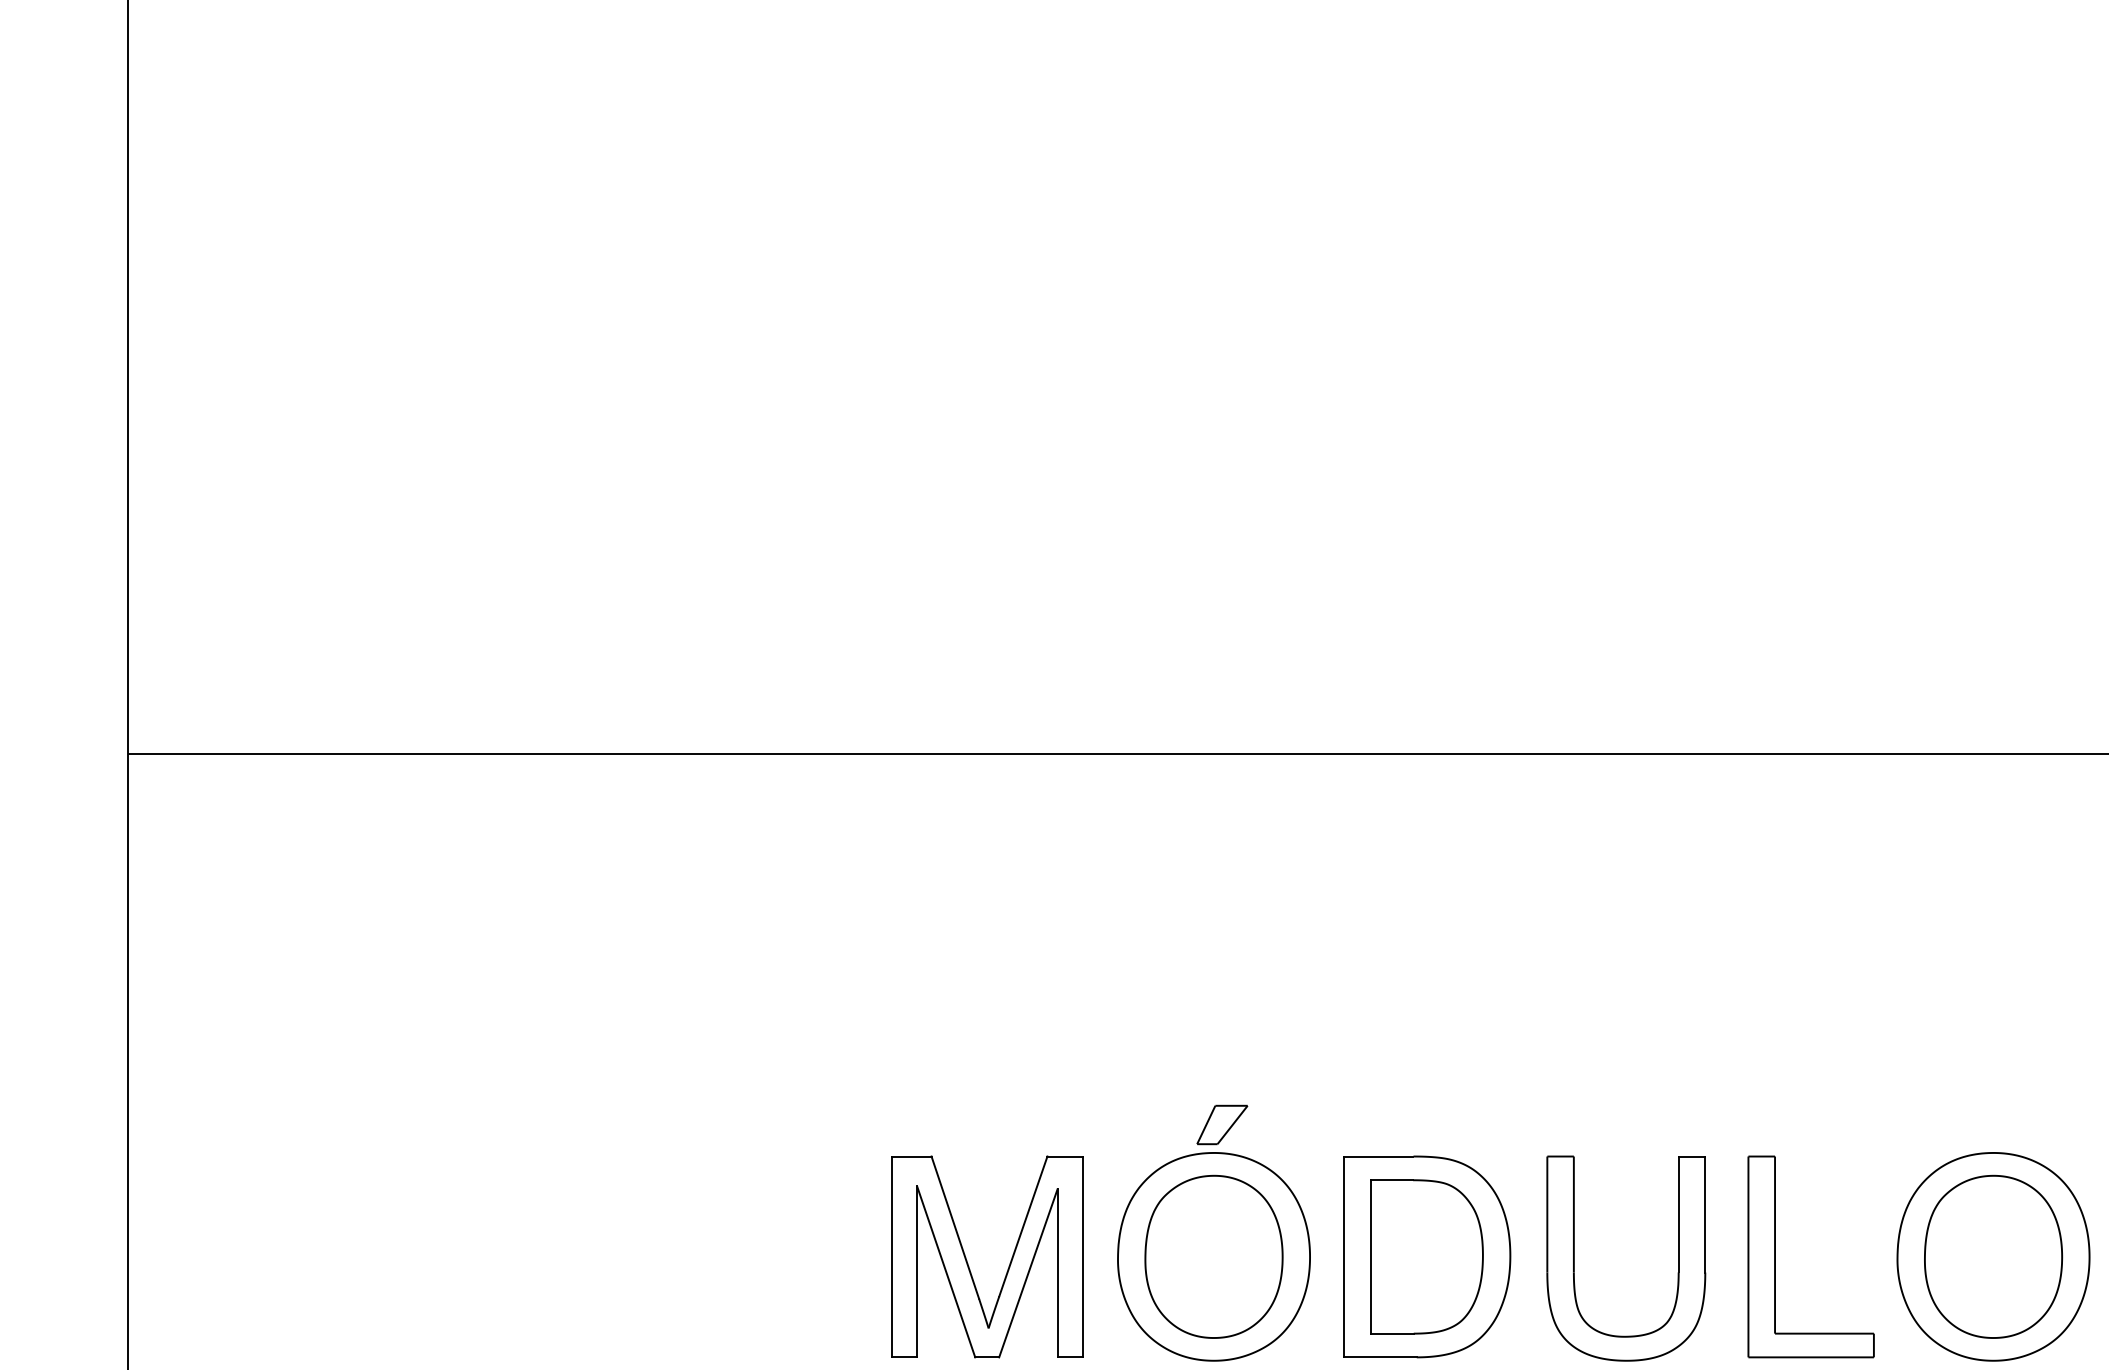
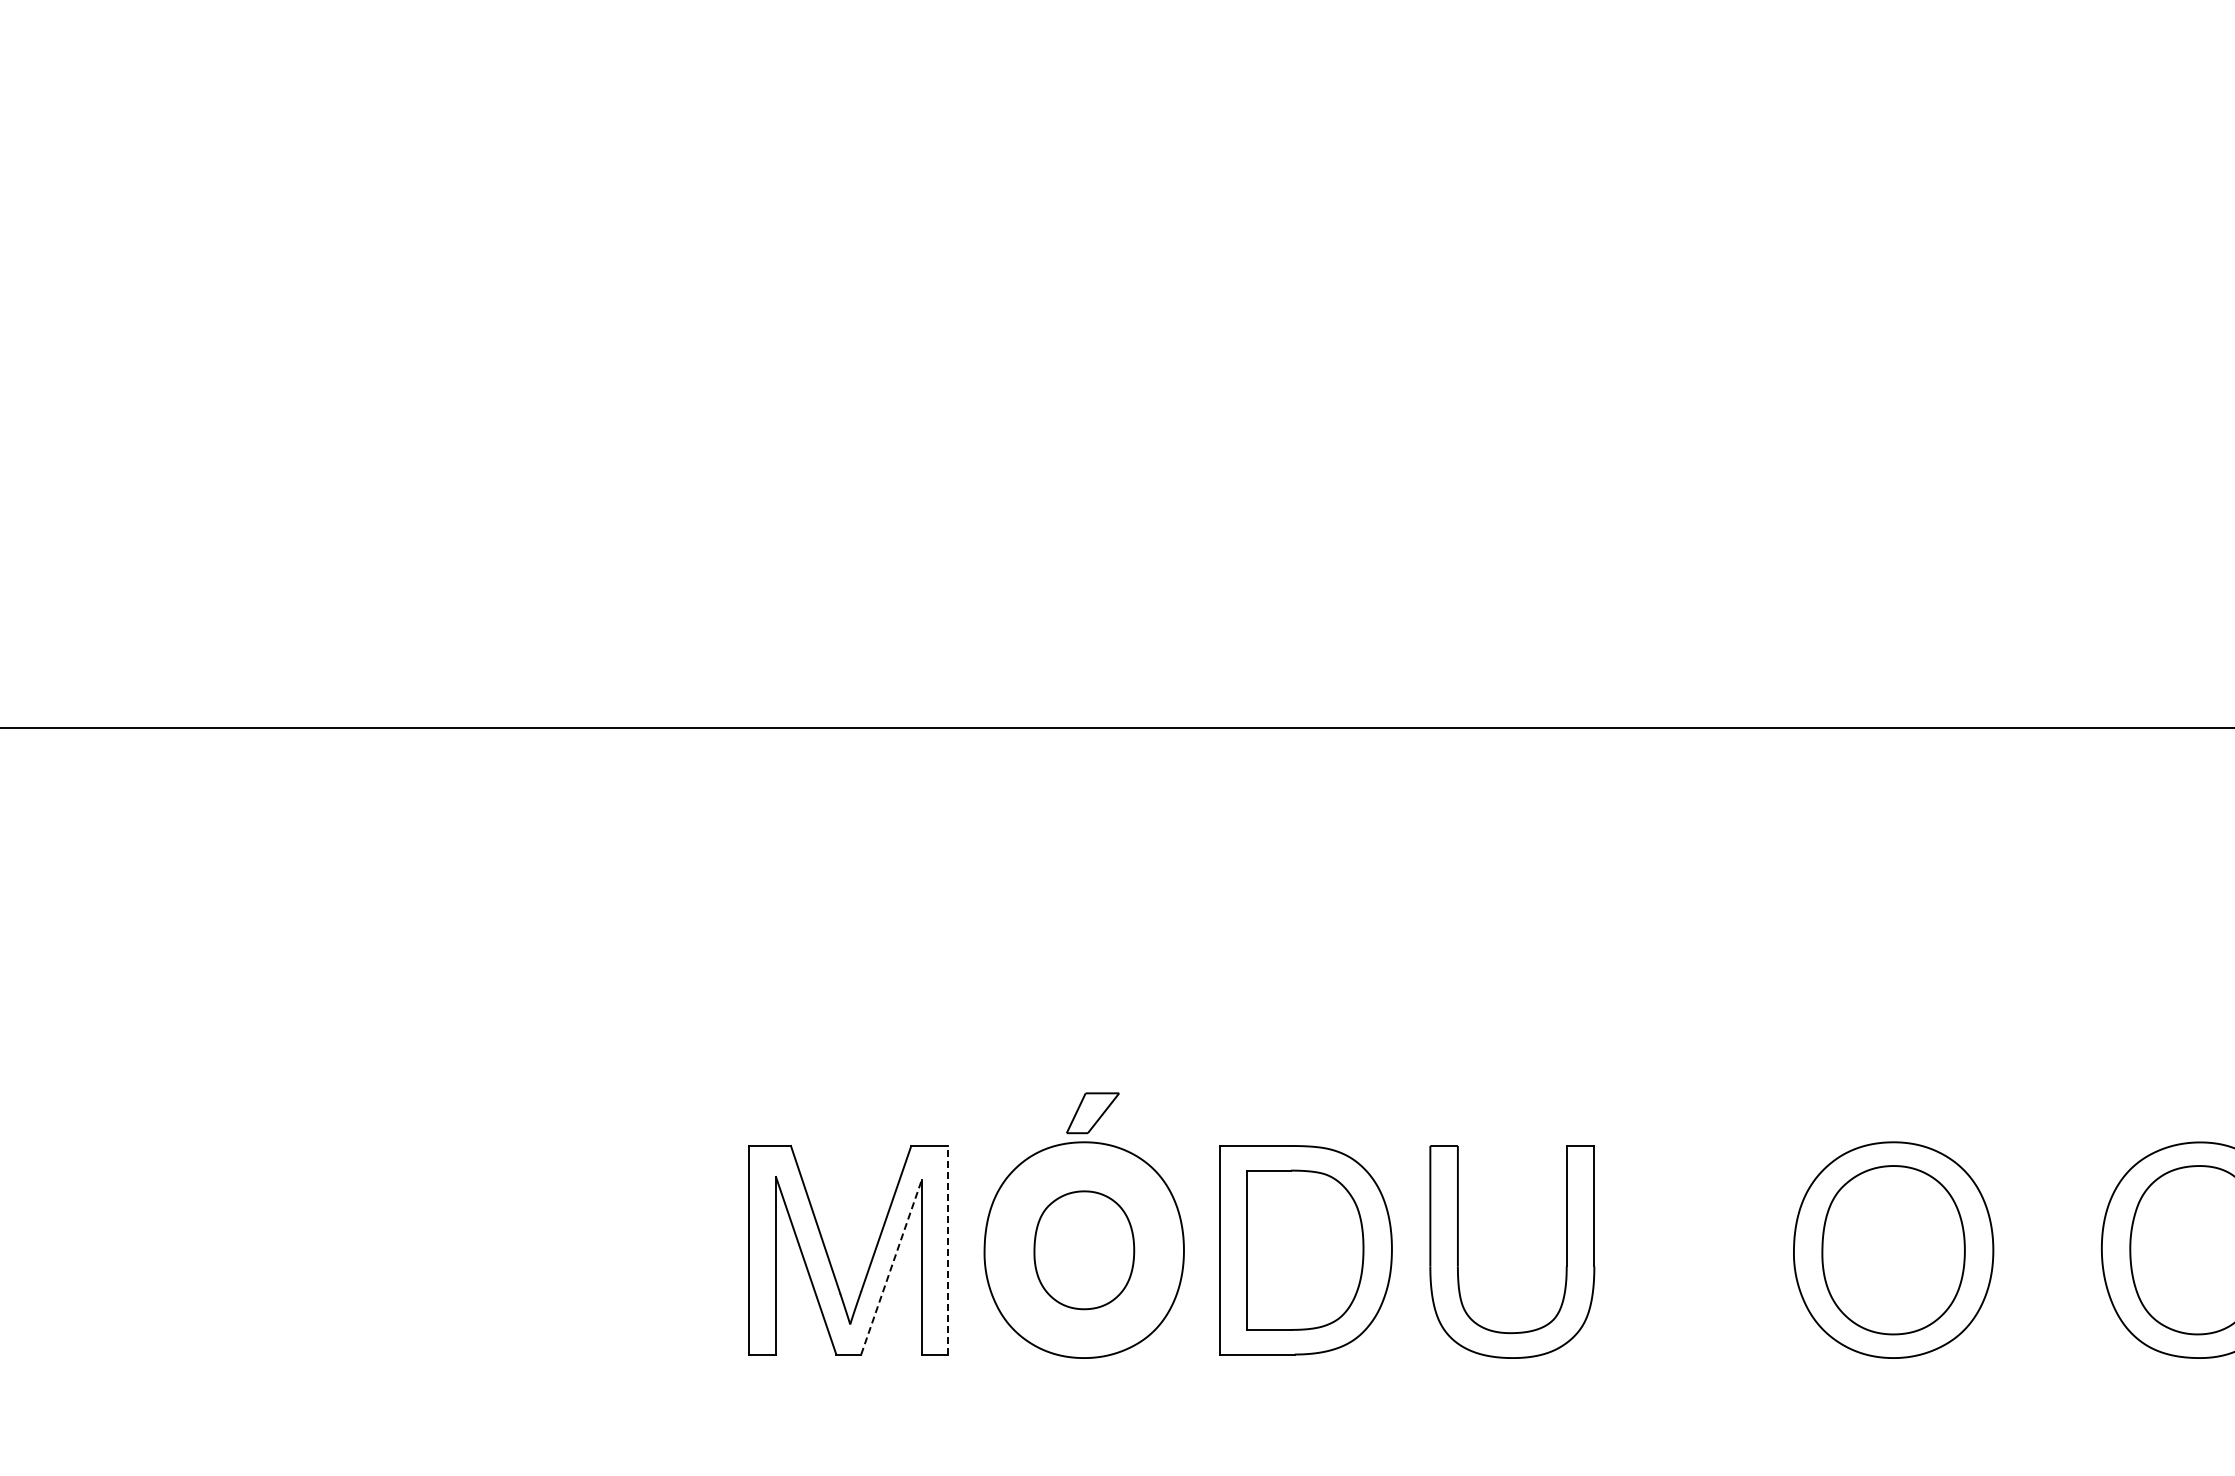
line: (1083, 1256) -> (948, 1249), solid -> dashed
part: (1214, 1257) -> (1084, 1250), size x0.7
part: (1775, 1257) -> (1667, 1250), removed
line: (1028, 1272) -> (891, 1266), solid -> dashed

